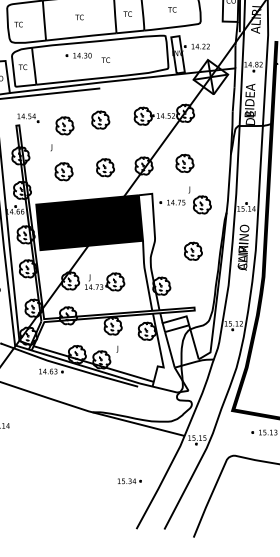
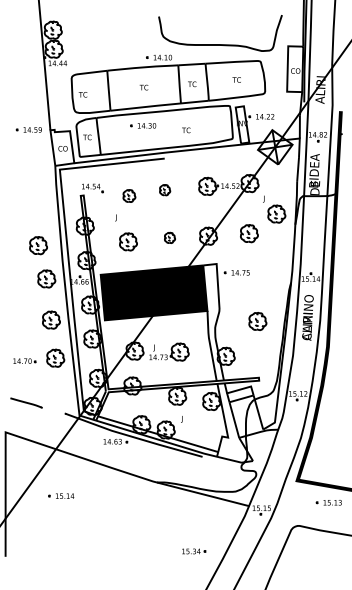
text: (106, 60) -> (186, 130), moved
part: (100, 119) -> (164, 189), size x0.6
part: (65, 125) -> (129, 195), size x0.7
part: (105, 167) -> (169, 237), size x0.6
part: (200, 200) -> (274, 209), moved

